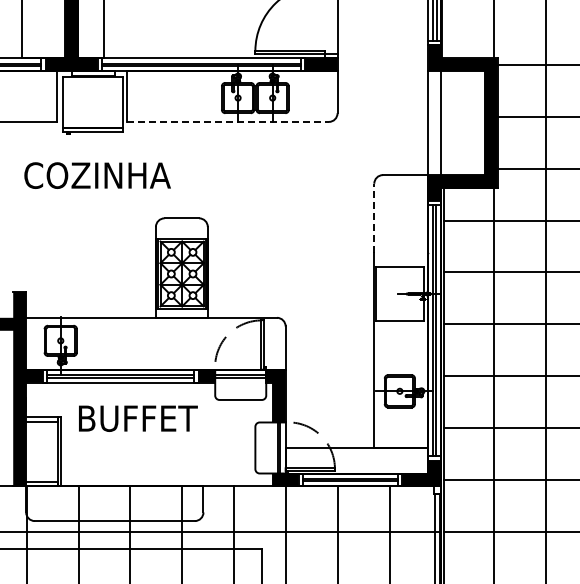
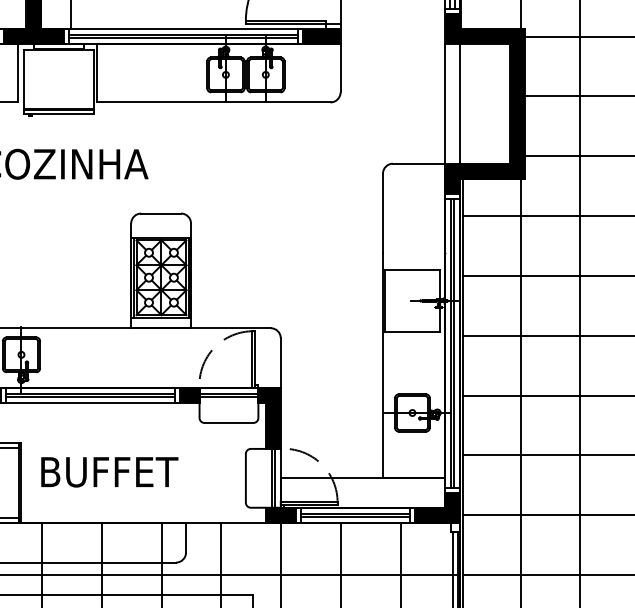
line: (228, 121) -> (214, 101), dashed -> solid
line: (374, 218) -> (383, 213), dashed -> solid
text: (138, 418) -> (109, 472), moved

